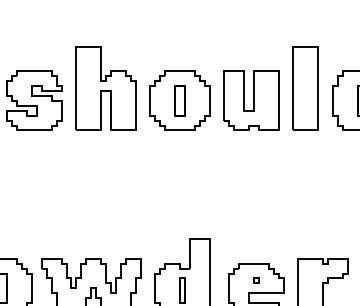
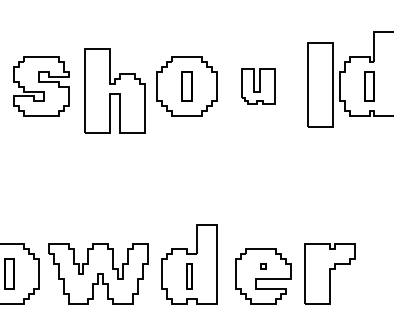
part: (105, 87) -> (114, 90), moved
part: (305, 87) -> (320, 84), moved
part: (251, 100) -> (258, 86), size x0.6

